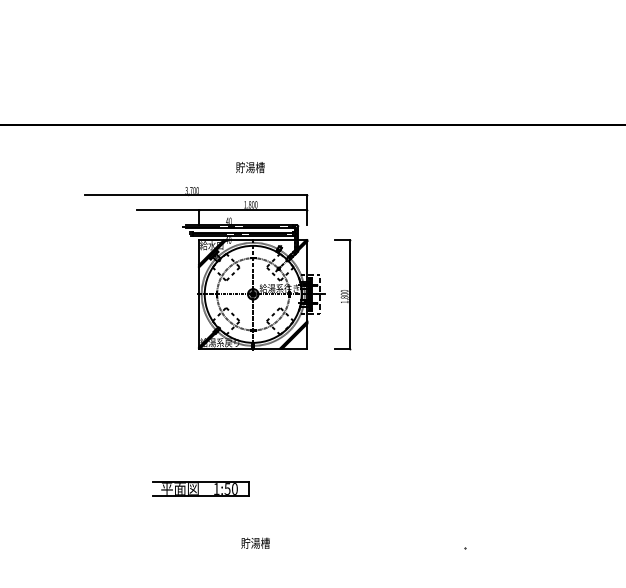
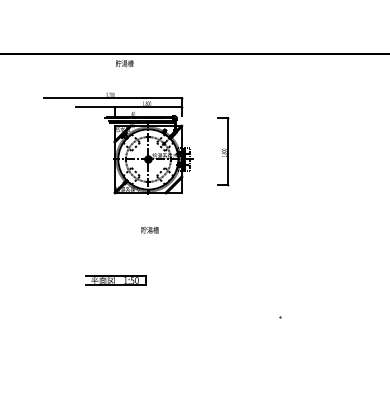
text: (250, 167) -> (124, 63), moved
part: (343, 294) -> (223, 151), moved
text: (254, 543) -> (149, 230), moved

